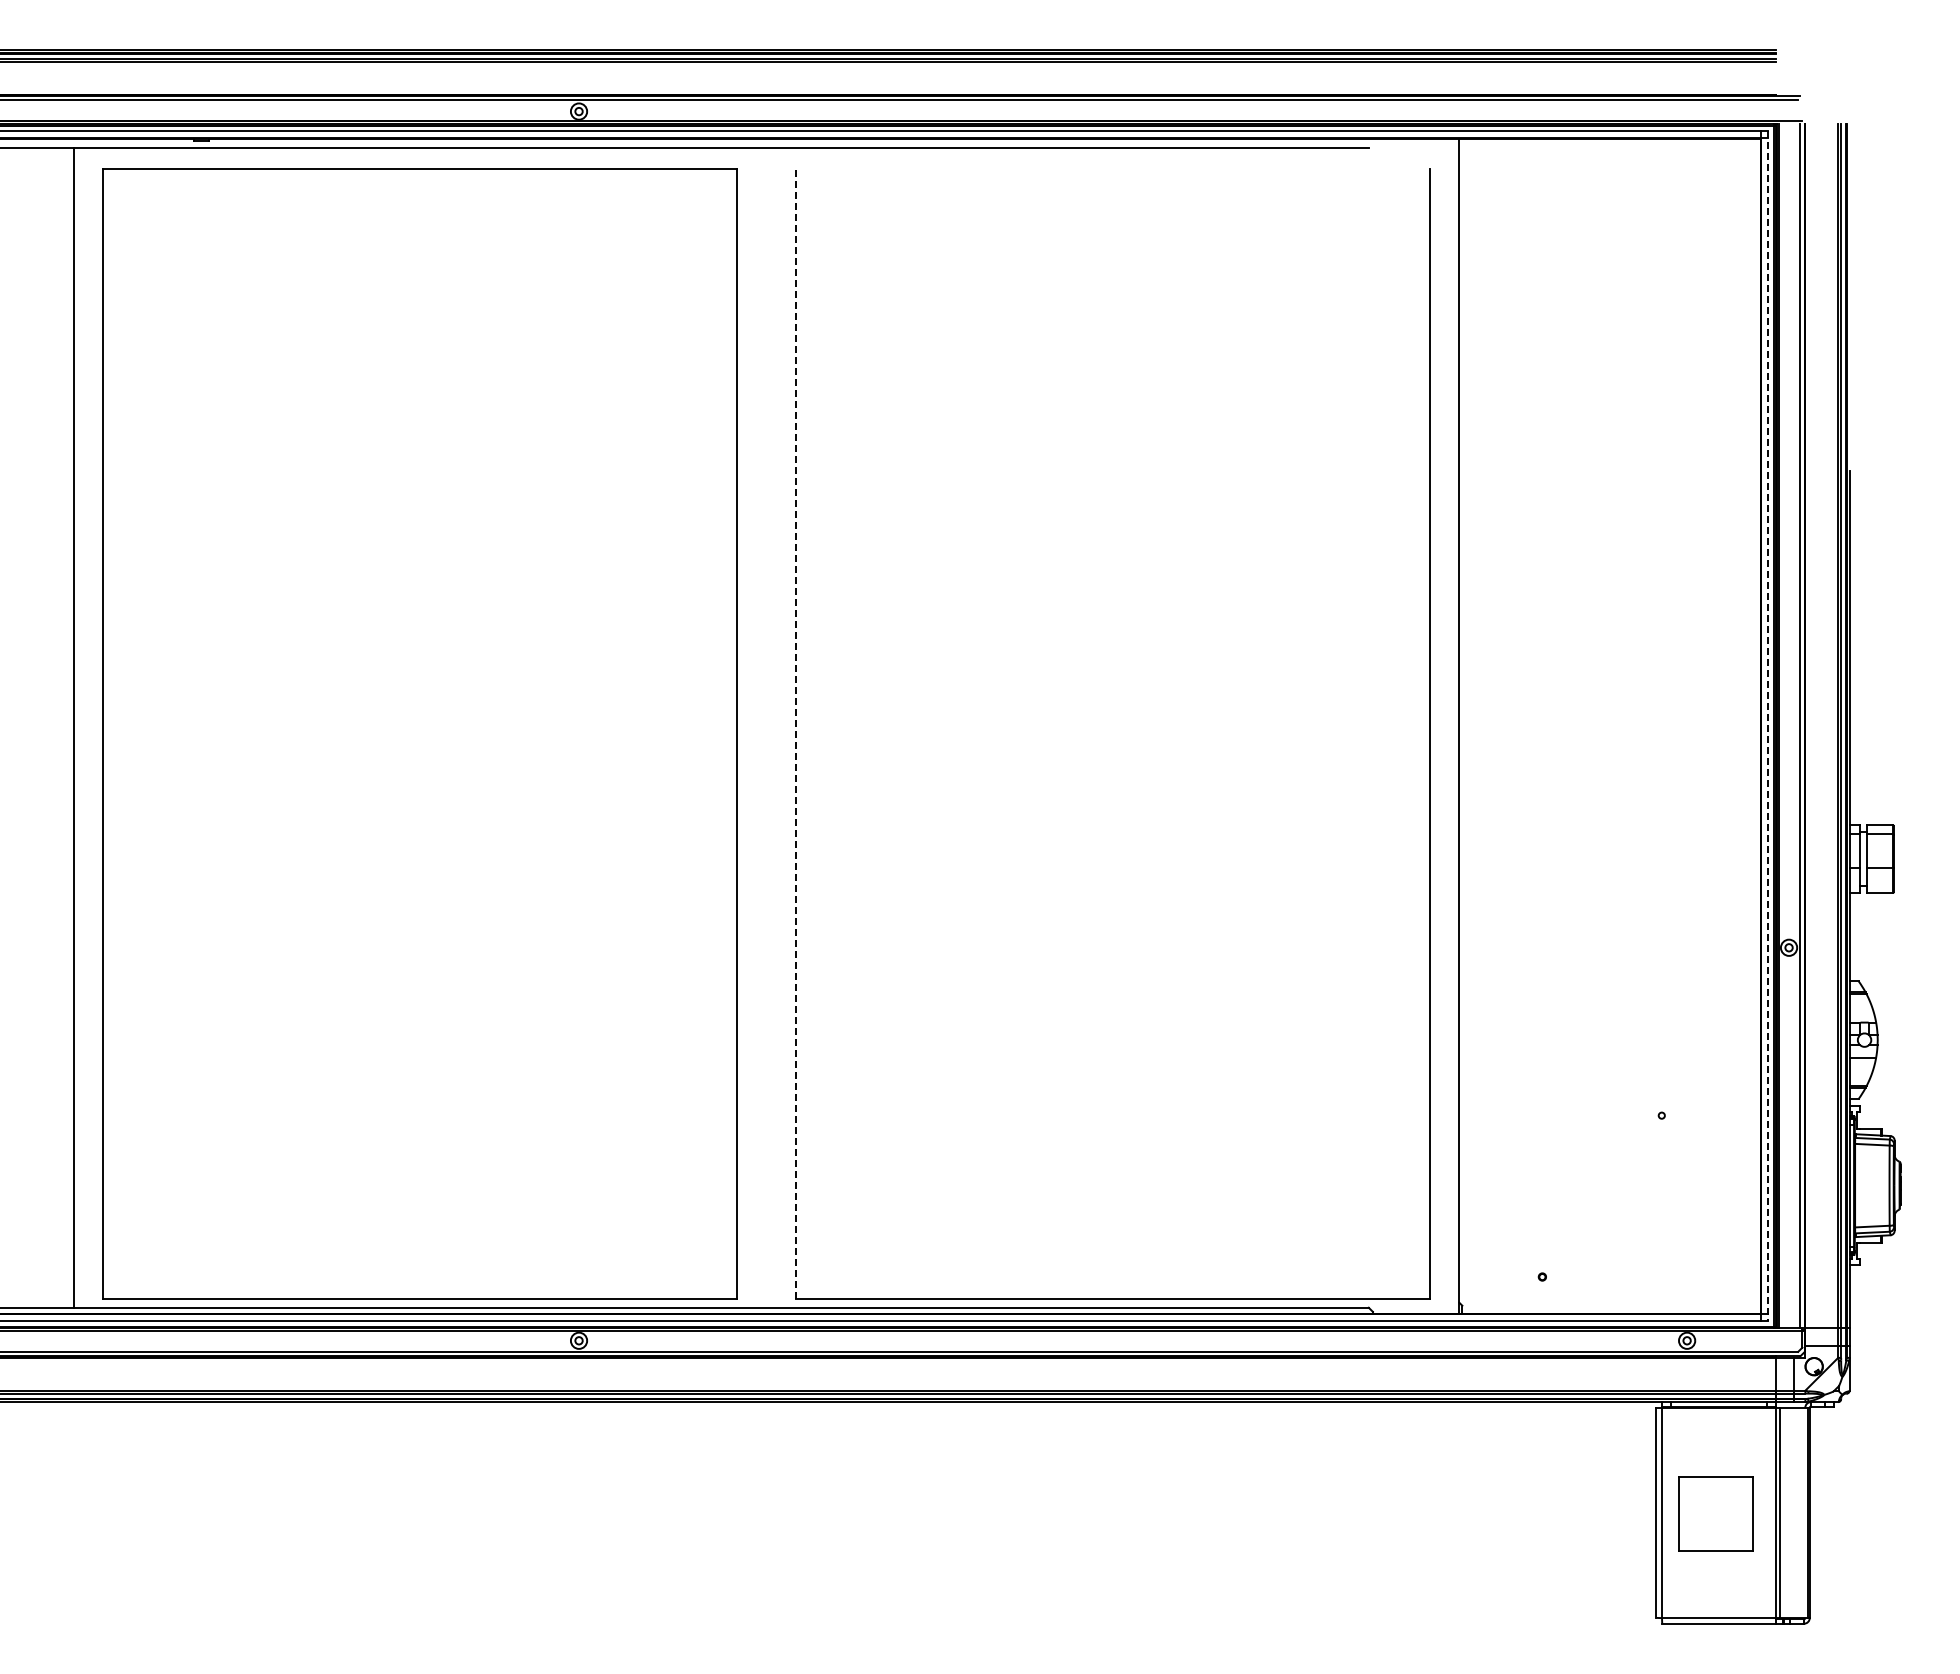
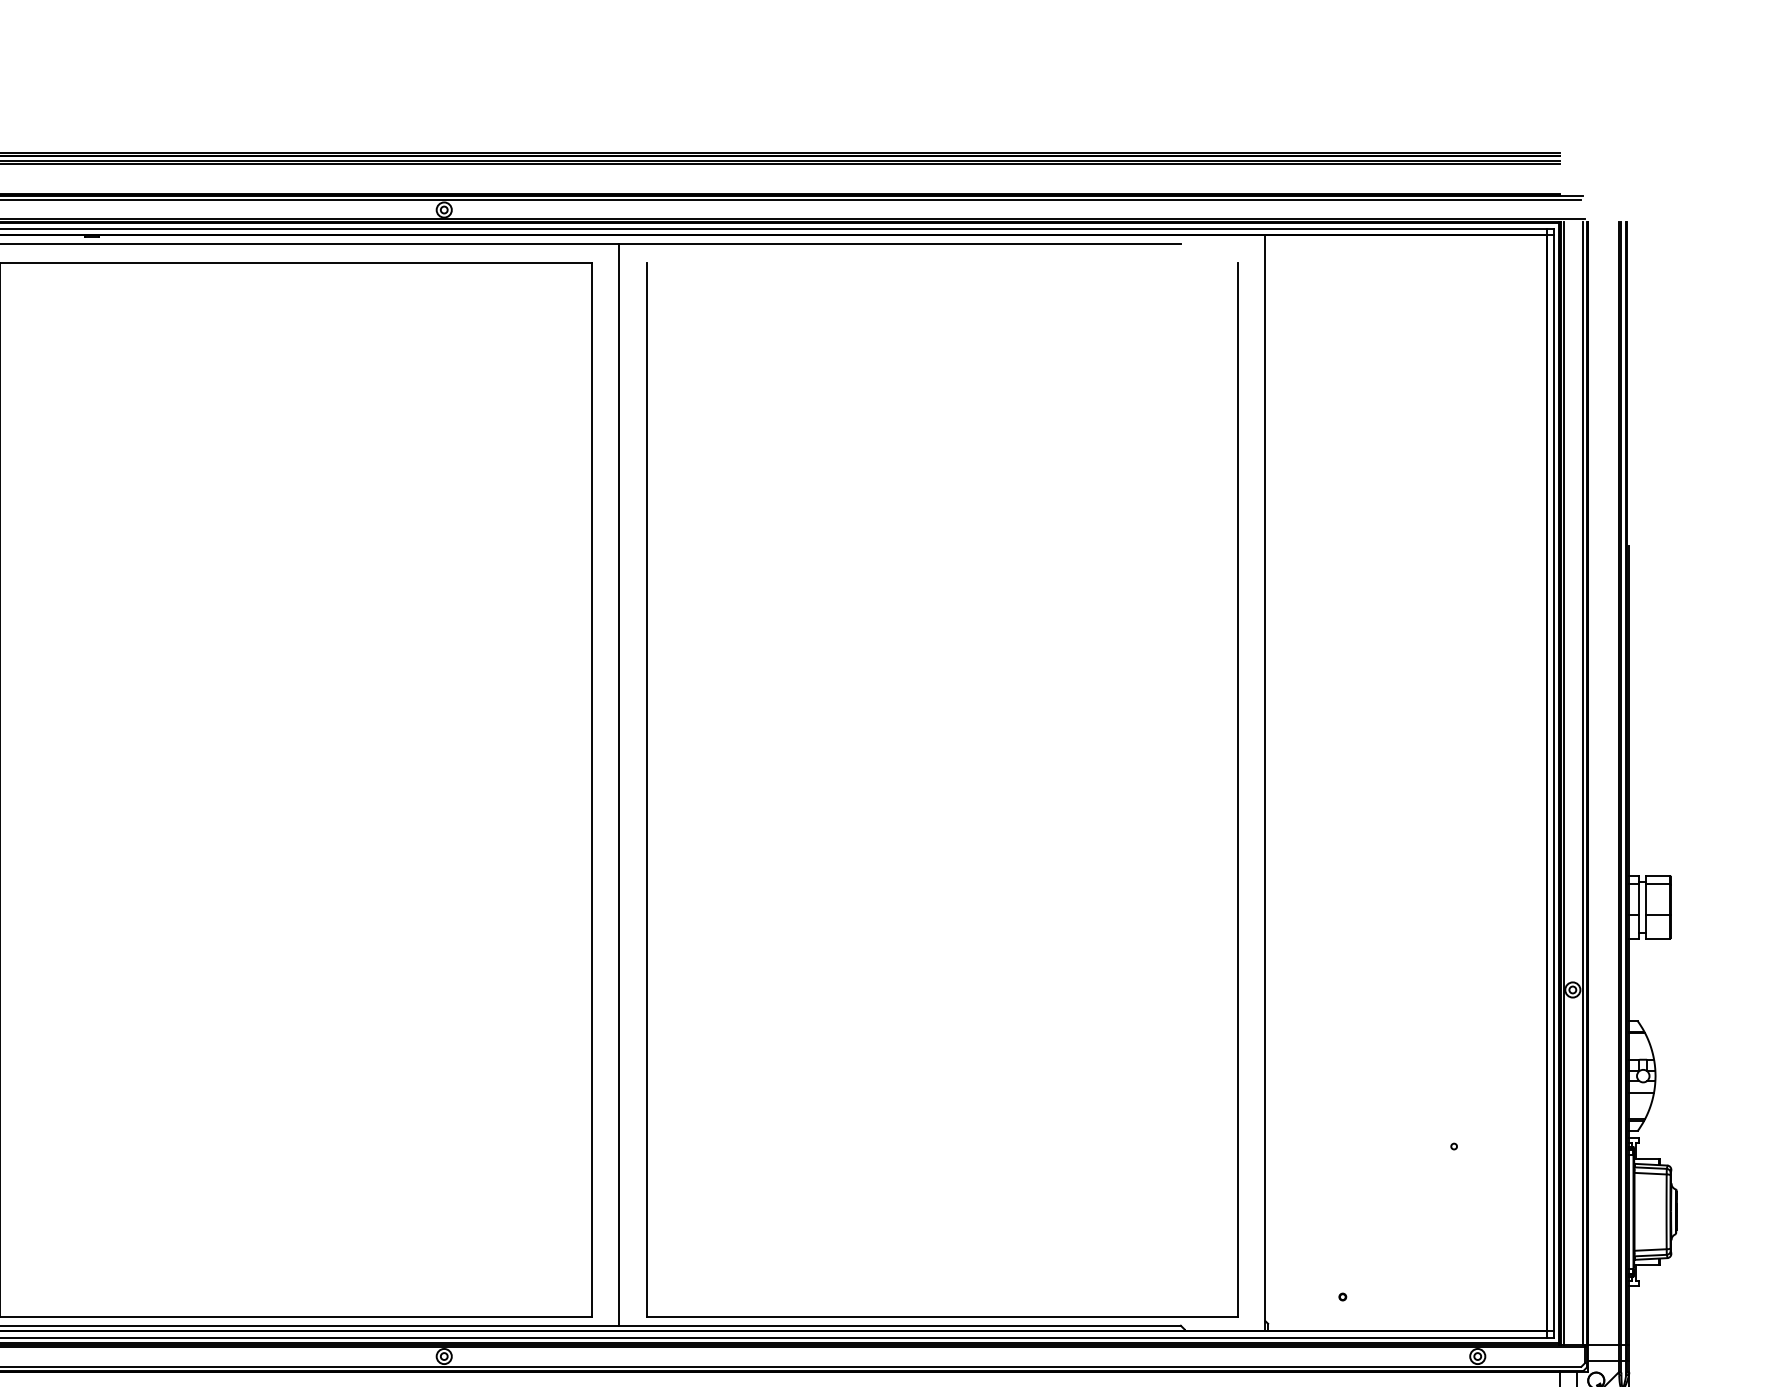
line: (1768, 726) -> (1553, 783), dashed -> solid
line: (766, 727) -> (619, 784), added
line: (796, 733) -> (647, 790), dashed -> solid

